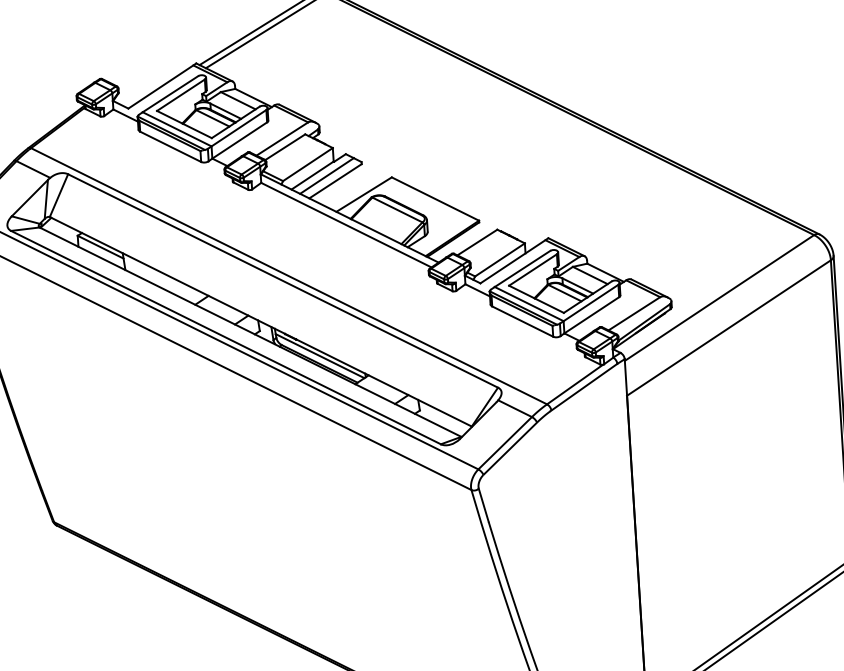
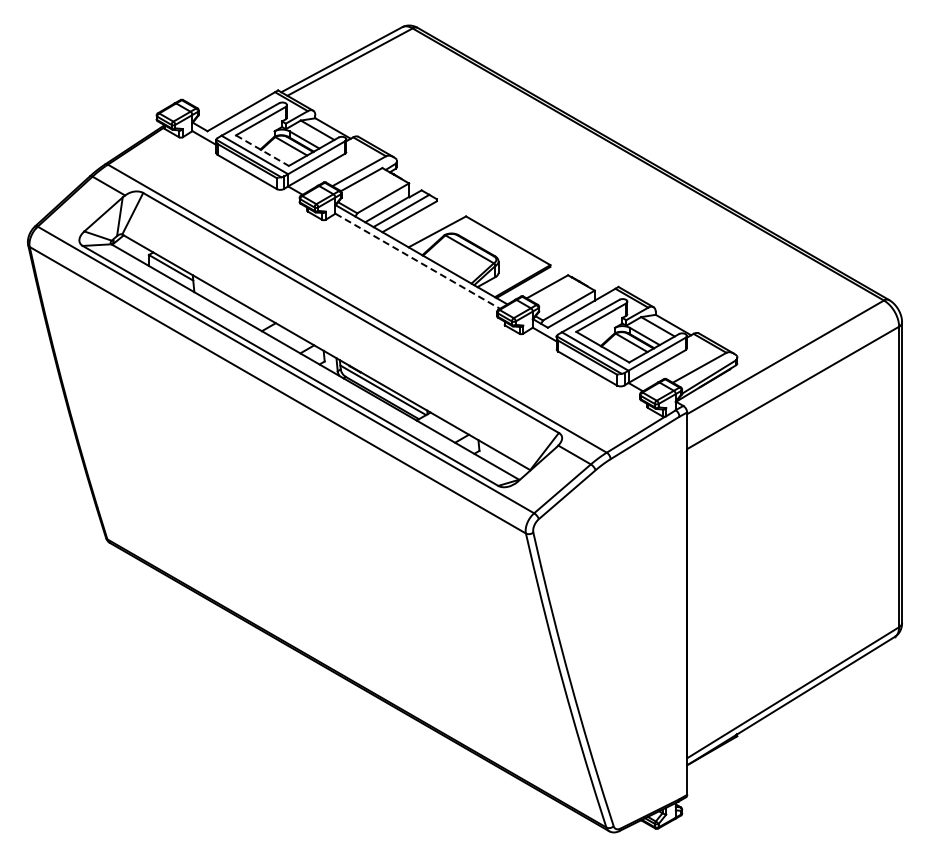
line: (184, 124) -> (262, 150), solid -> dashed
line: (347, 225) -> (418, 261), solid -> dashed

